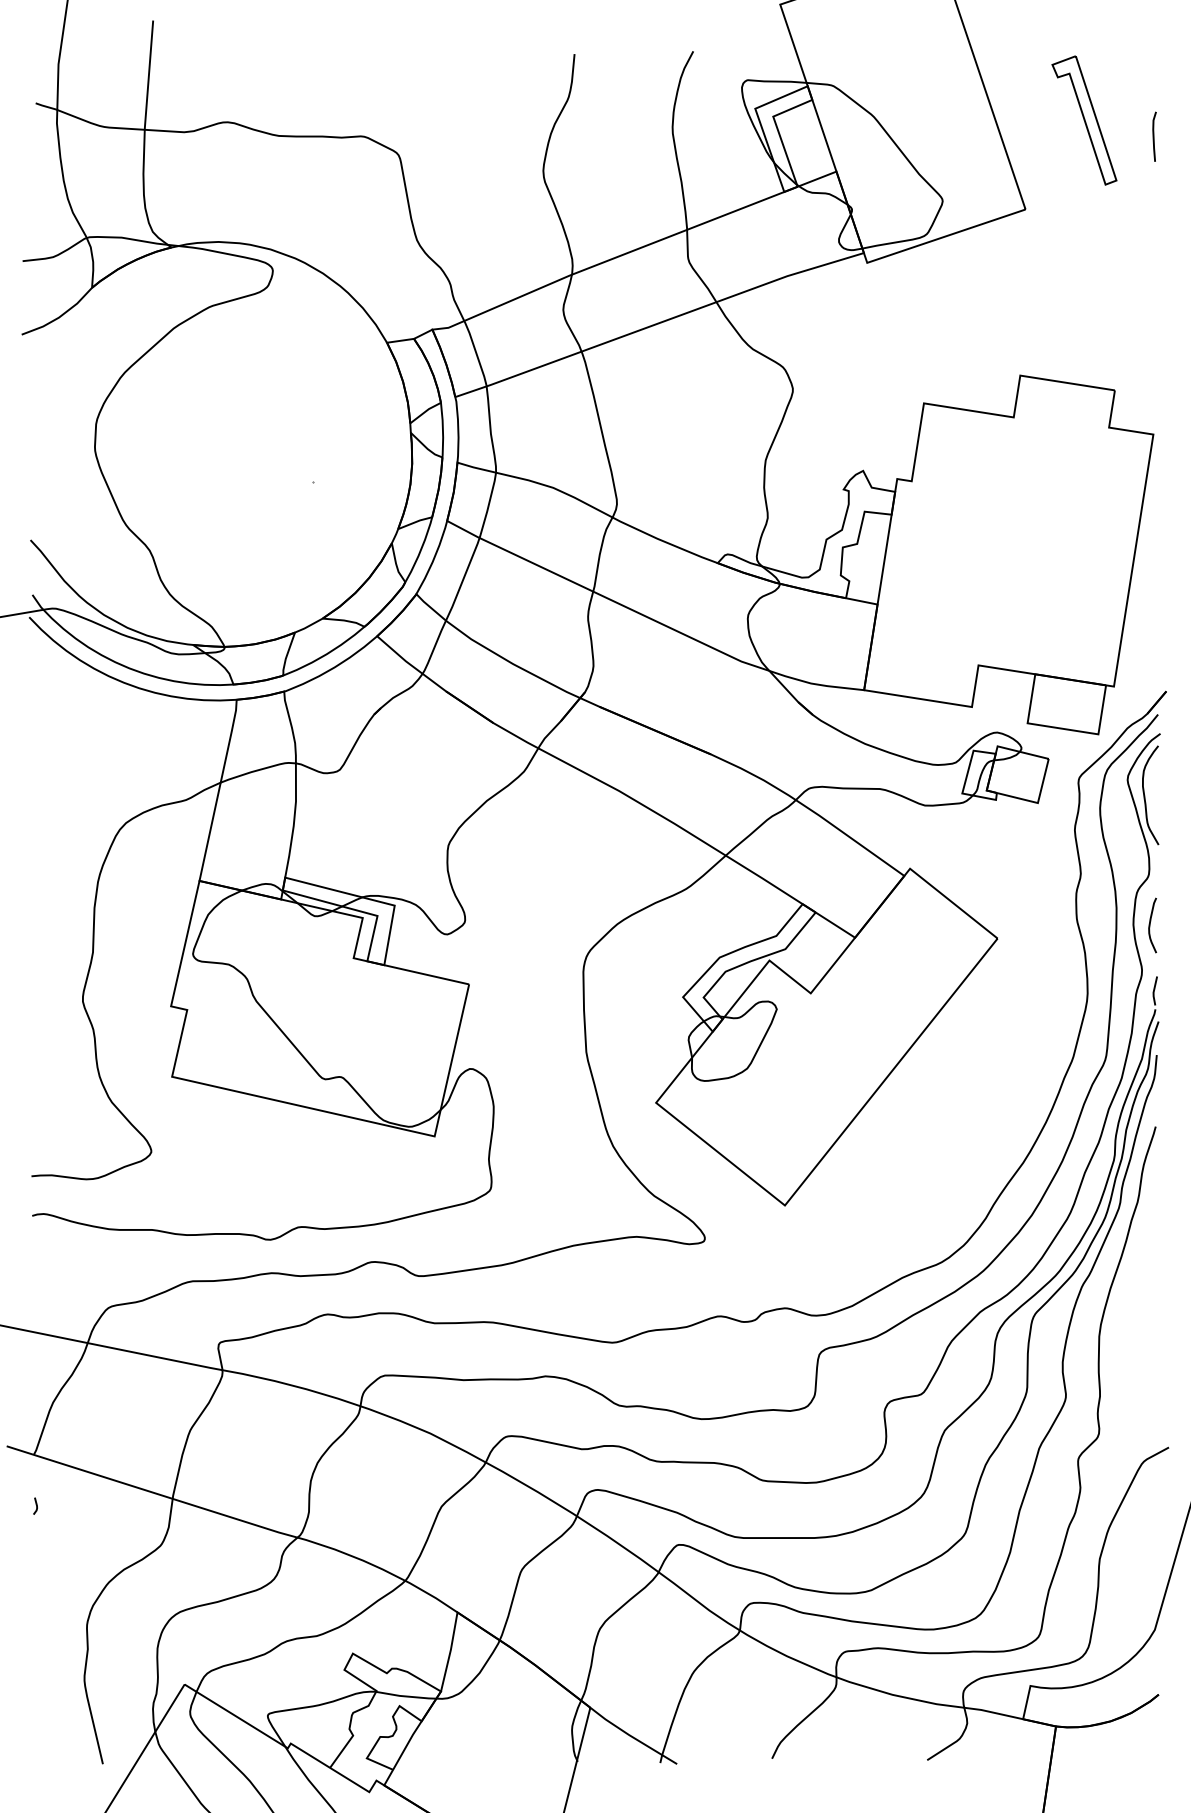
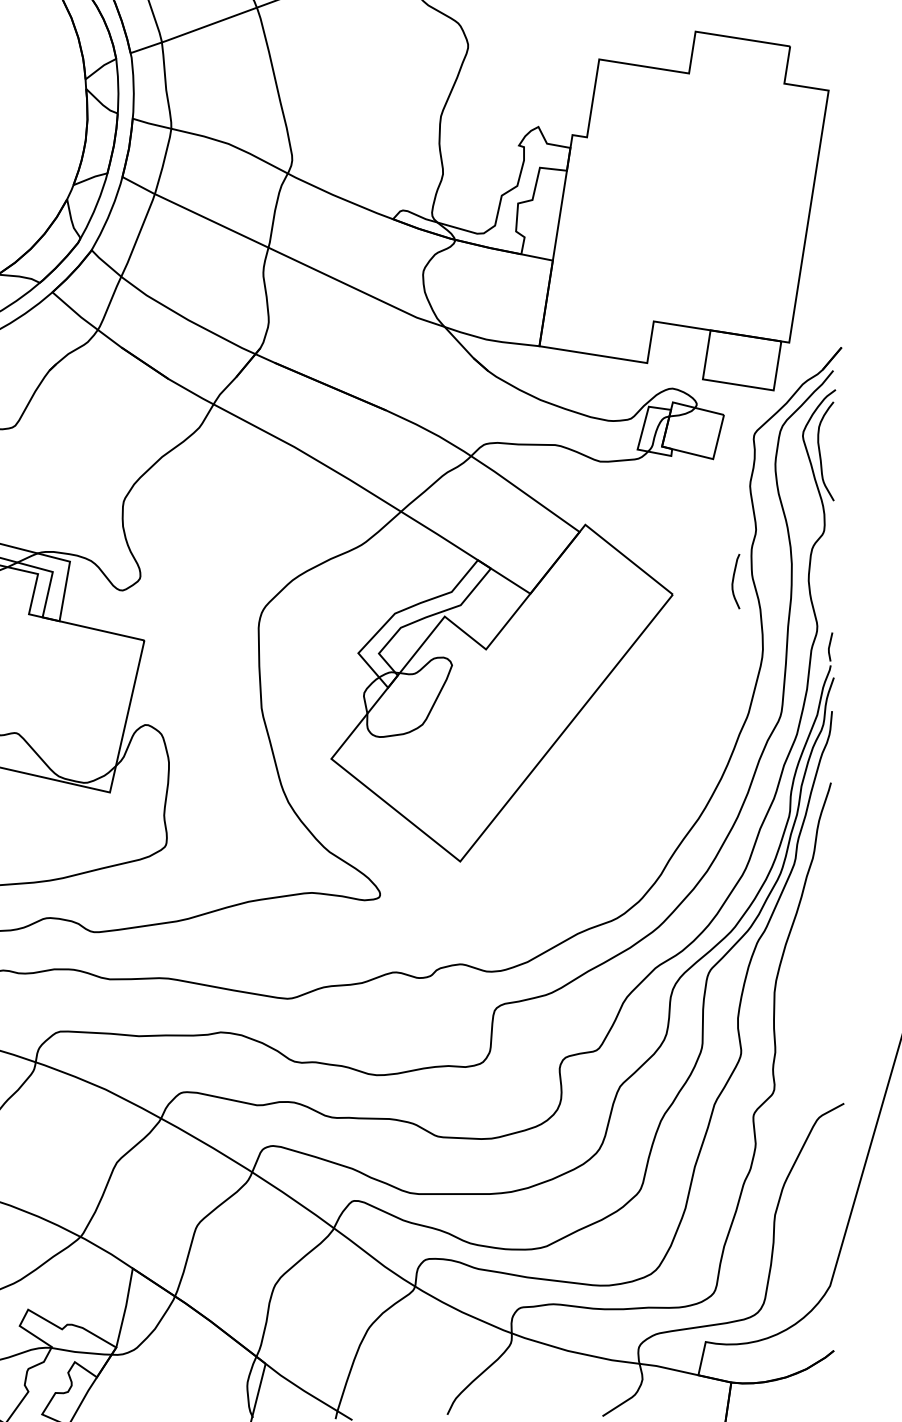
curve: (1150, 925) -> (733, 581), moved

